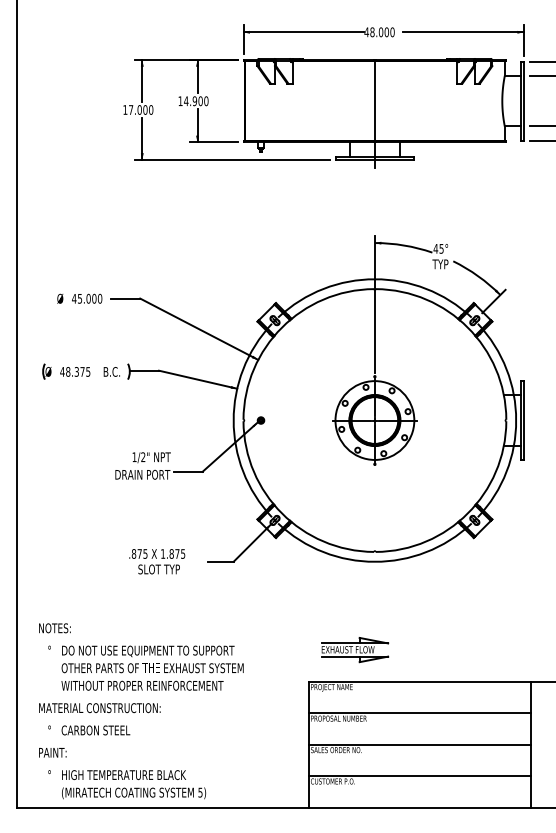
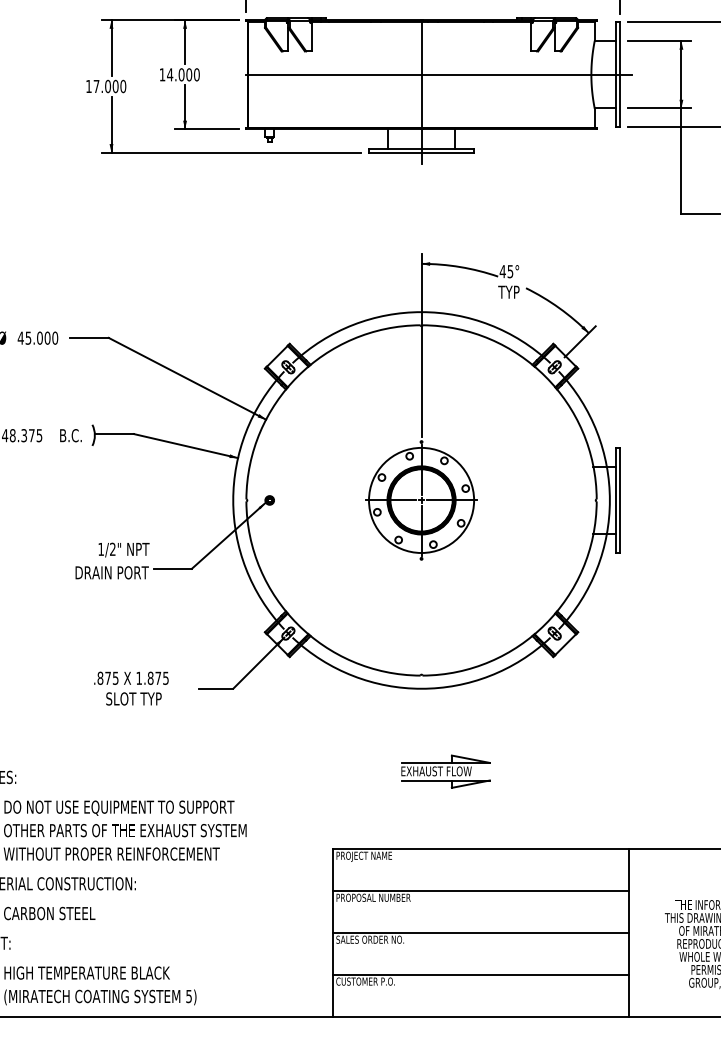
text: (194, 101) -> (181, 75), 14.900 -> 14.000
line: (387, 101) -> (438, 75), added
part: (355, 650) -> (446, 772), moved

